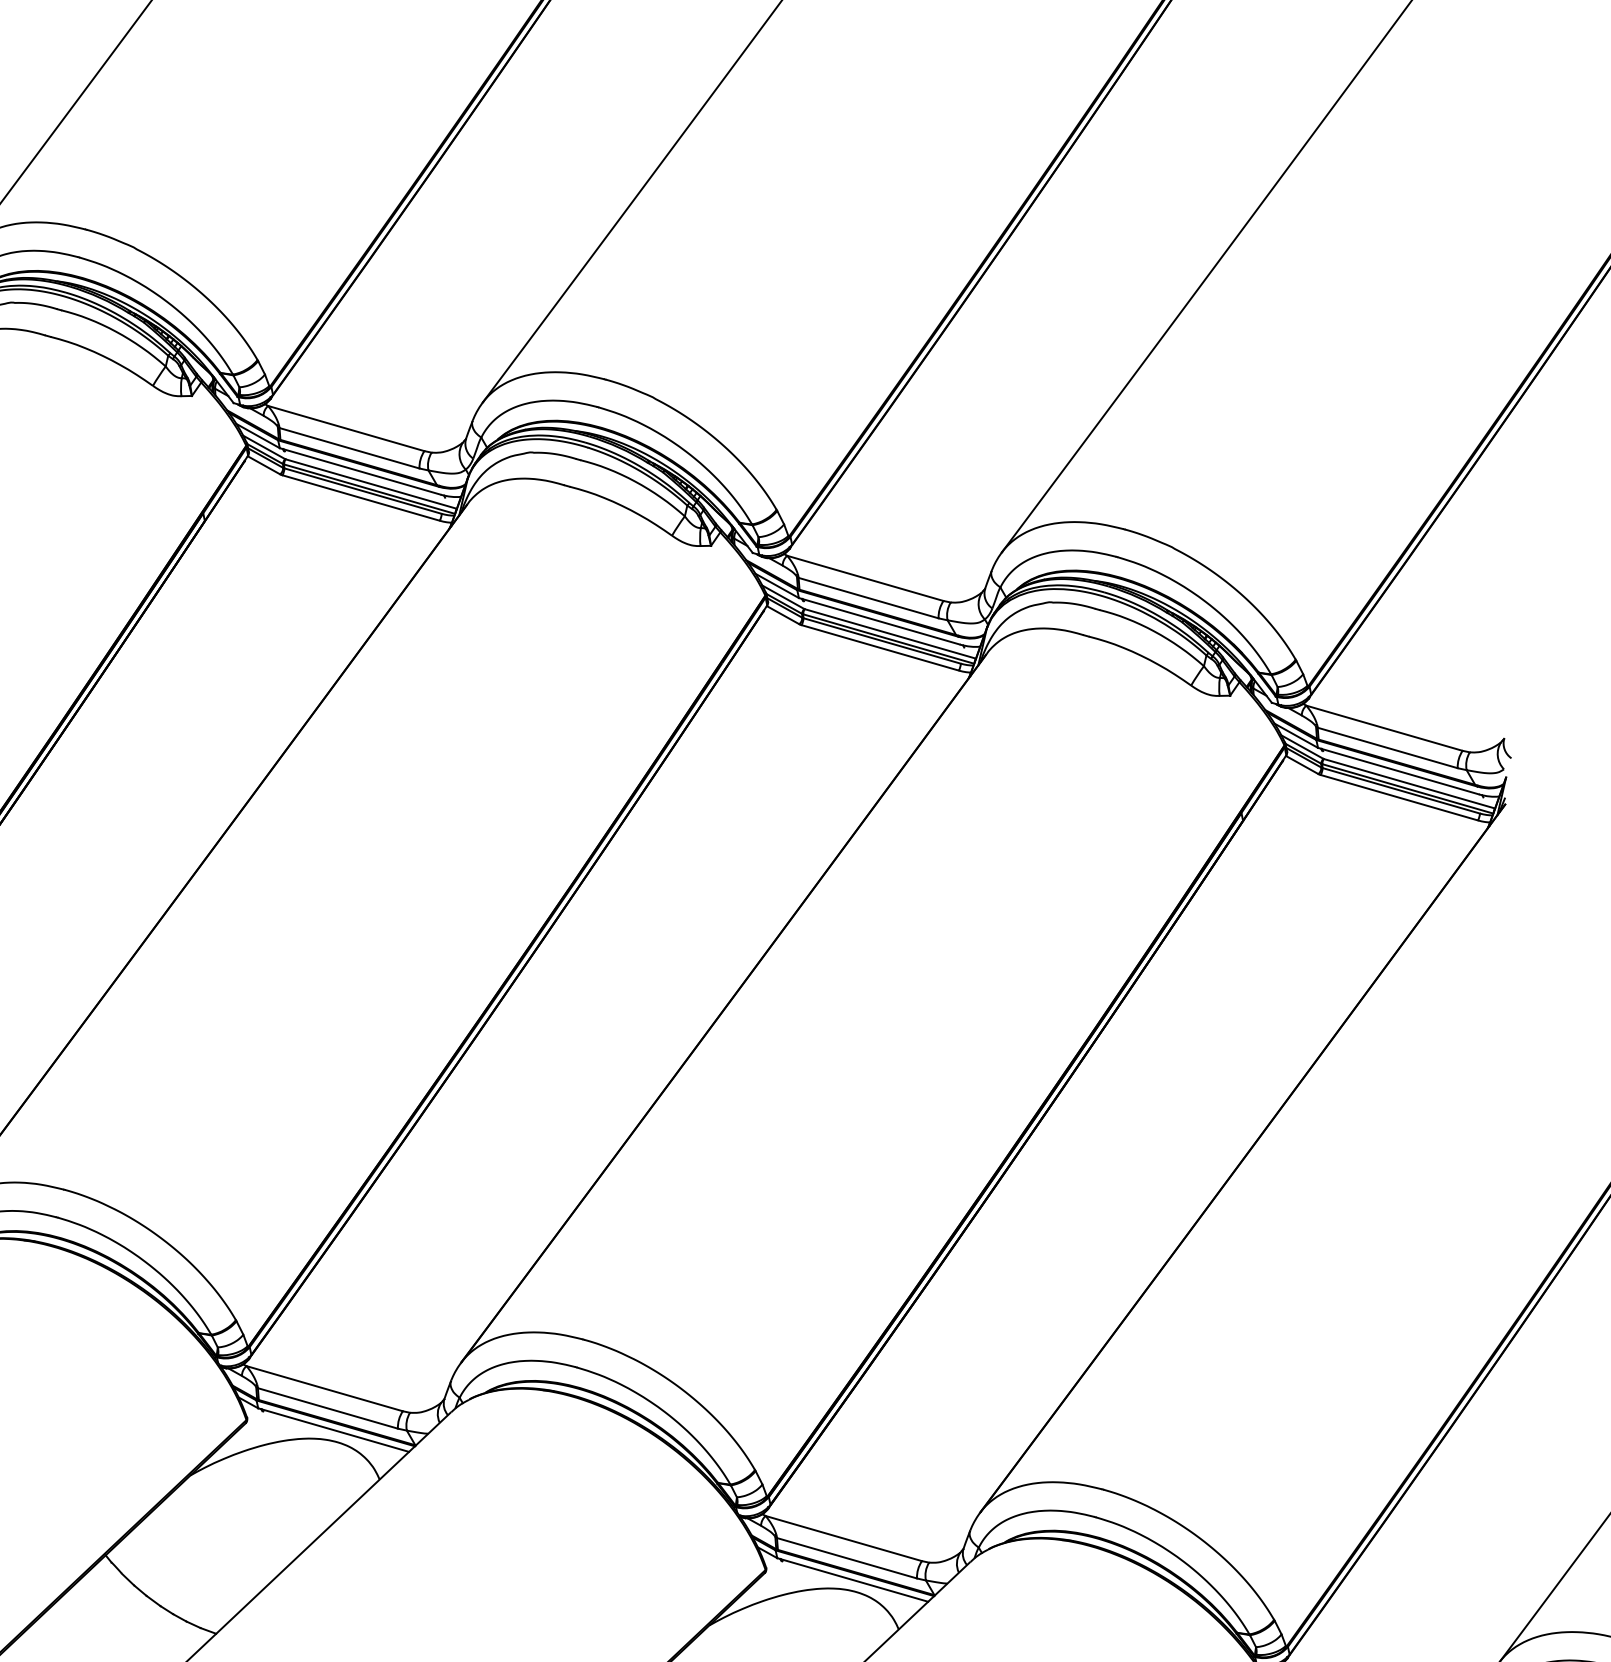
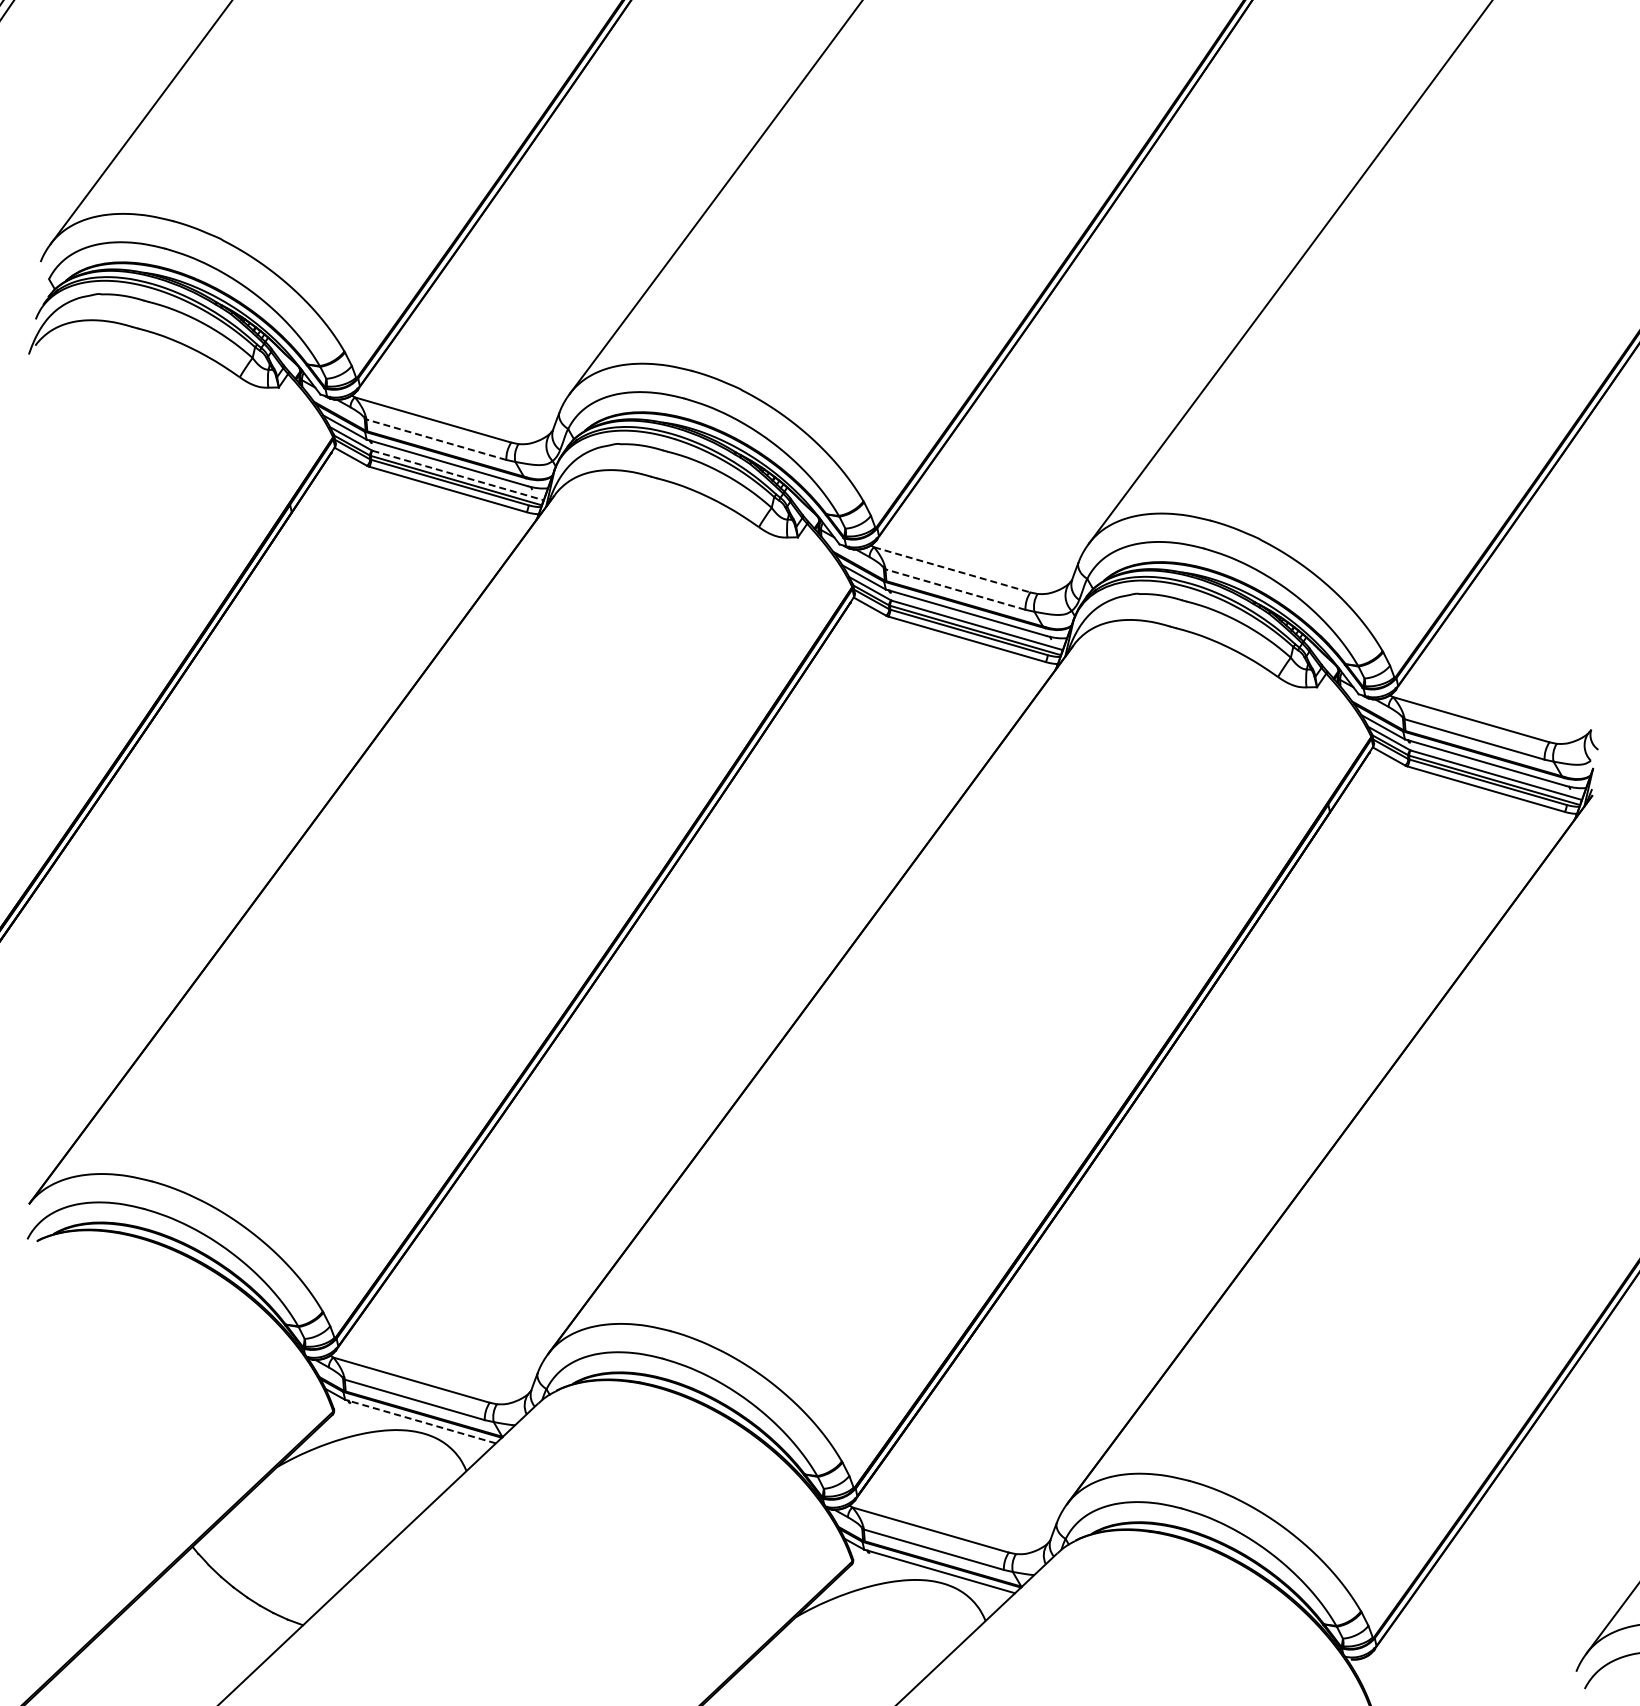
line: (349, 448) -> (436, 439), solid -> dashed
line: (371, 484) -> (458, 475), solid -> dashed
line: (865, 579) -> (952, 570), solid -> dashed
line: (868, 598) -> (955, 589), solid -> dashed
line: (333, 1430) -> (420, 1421), solid -> dashed

